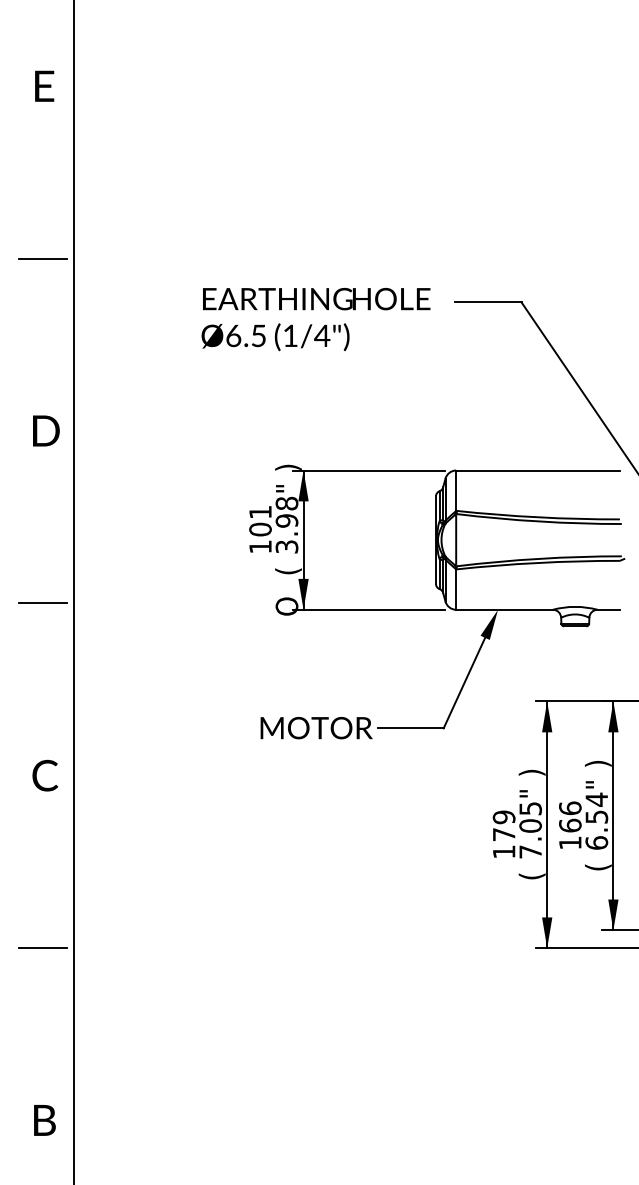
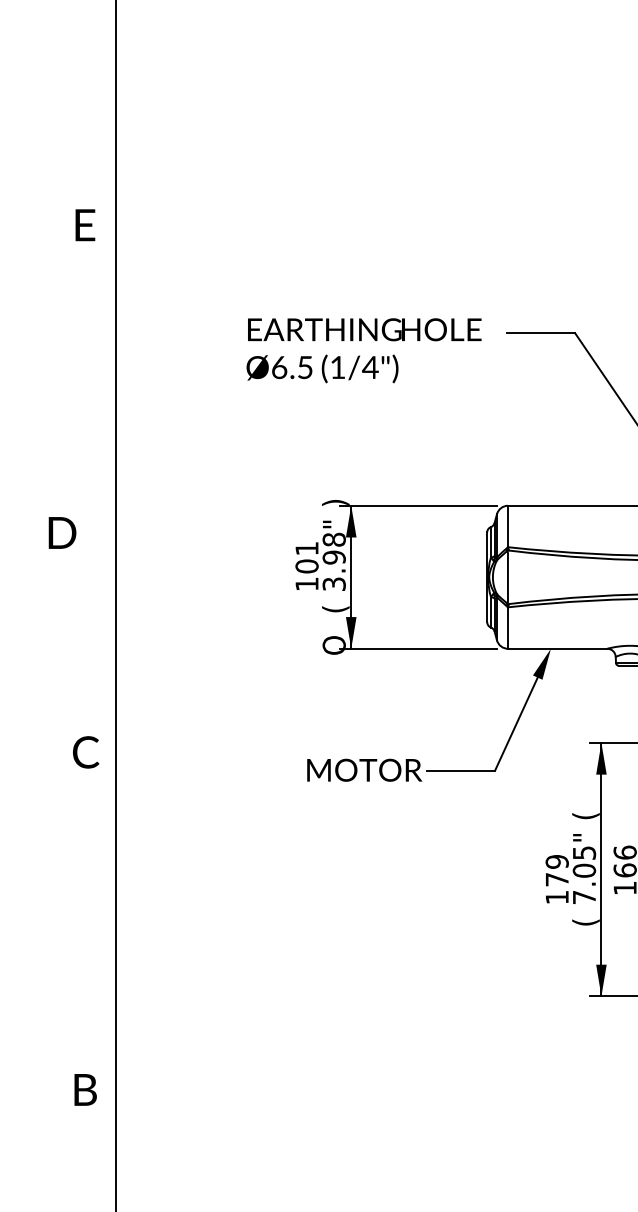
text: (44, 85) -> (85, 224), moved
line: (43, 258) -> (84, 288), removed
text: (46, 430) -> (62, 532), moved
line: (43, 603) -> (84, 642), removed
text: (531, 772) -> (585, 815), ) -> (
text: (45, 775) -> (86, 752), moved
line: (43, 948) -> (84, 996), removed
text: (44, 1120) -> (85, 1090), moved

